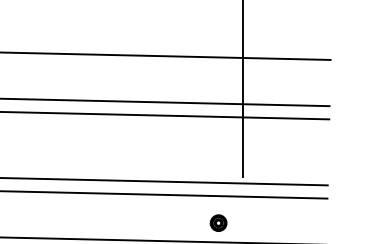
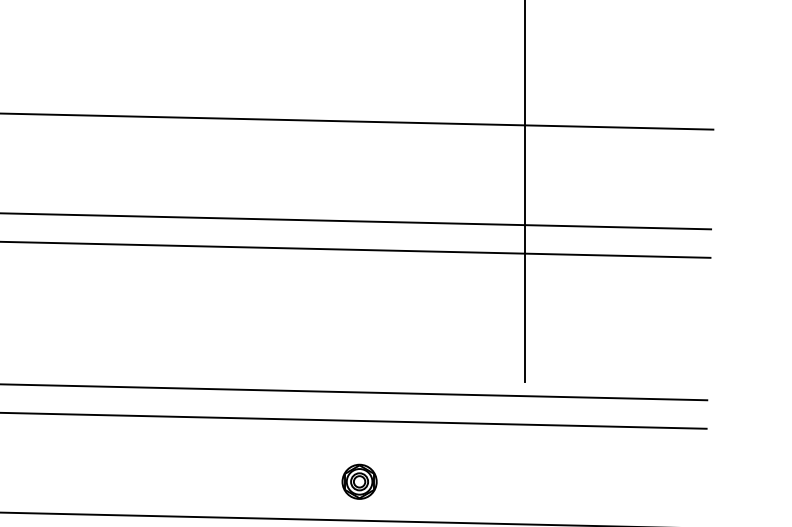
part: (218, 222) -> (359, 480), moved

